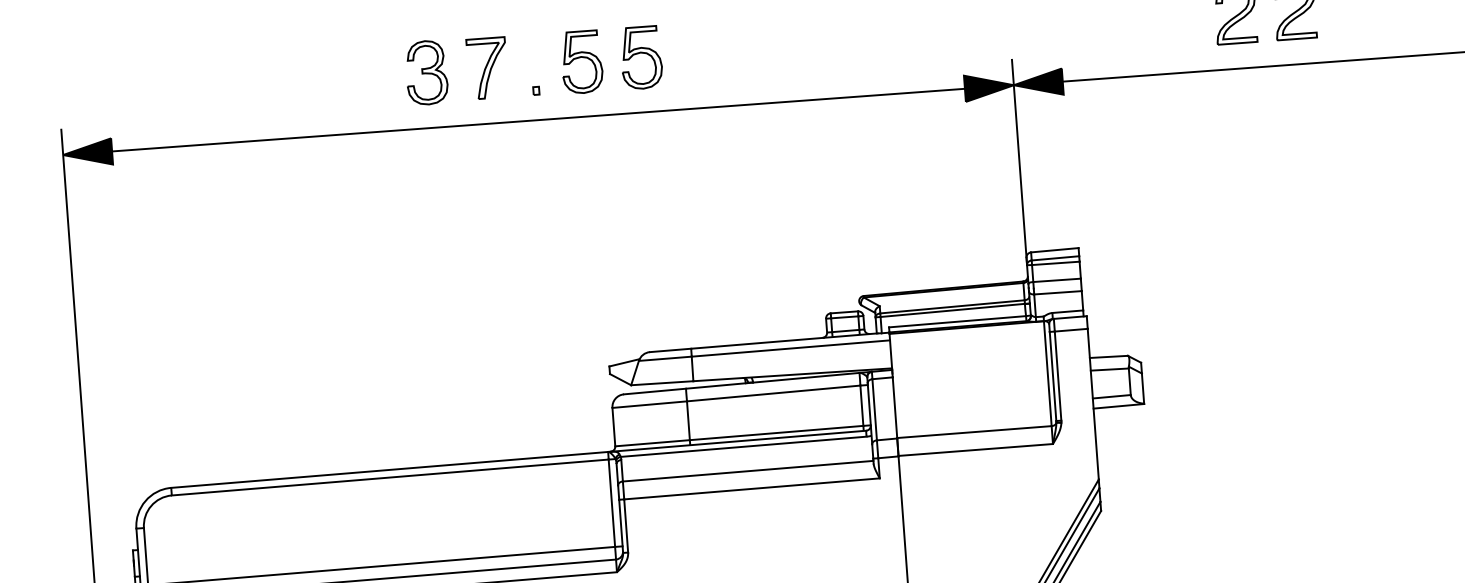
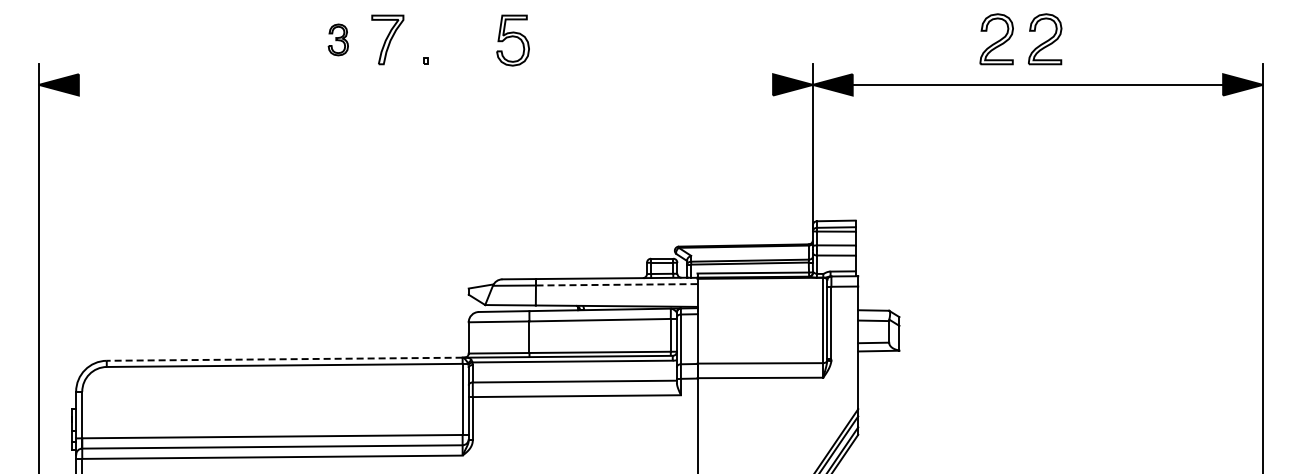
part: (581, 62) -> (464, 40), removed
part: (426, 72) -> (338, 39), size x0.6
line: (537, 119) -> (425, 84), removed
line: (790, 348) -> (616, 284), solid -> dashed
line: (389, 470) -> (284, 359), solid -> dashed

